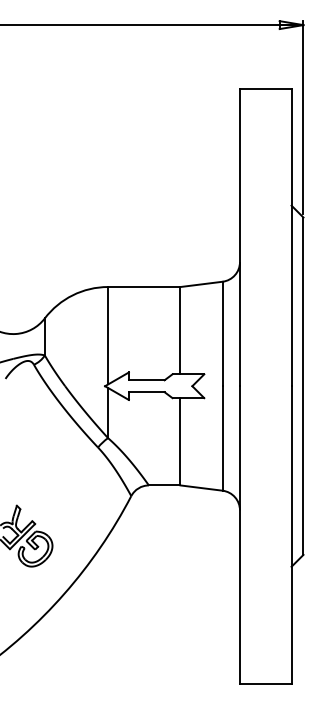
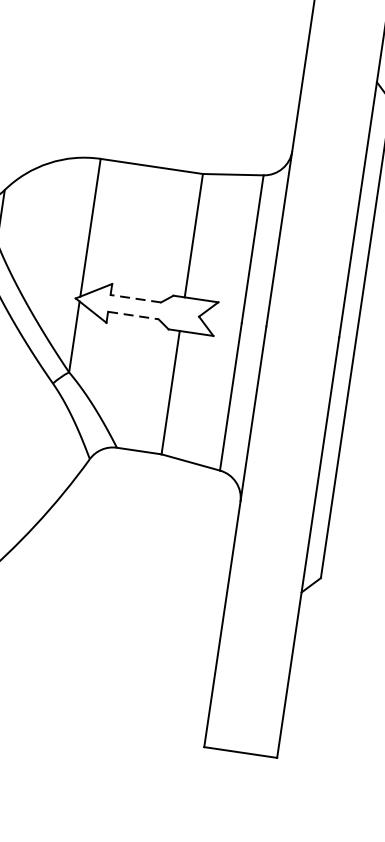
line: (146, 380) -> (135, 298), solid -> dashed
line: (146, 392) -> (132, 315), solid -> dashed

